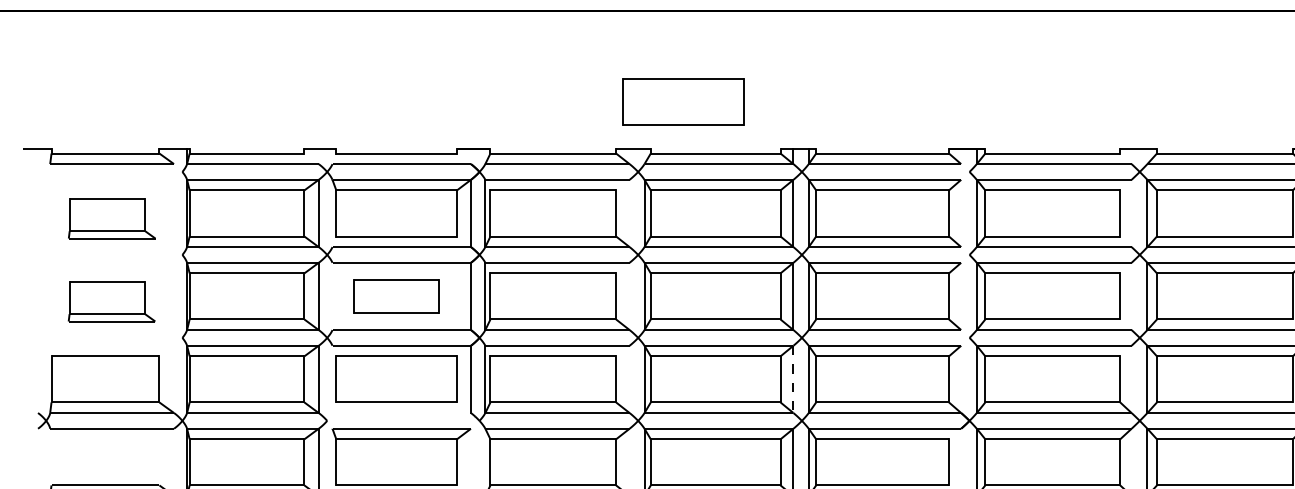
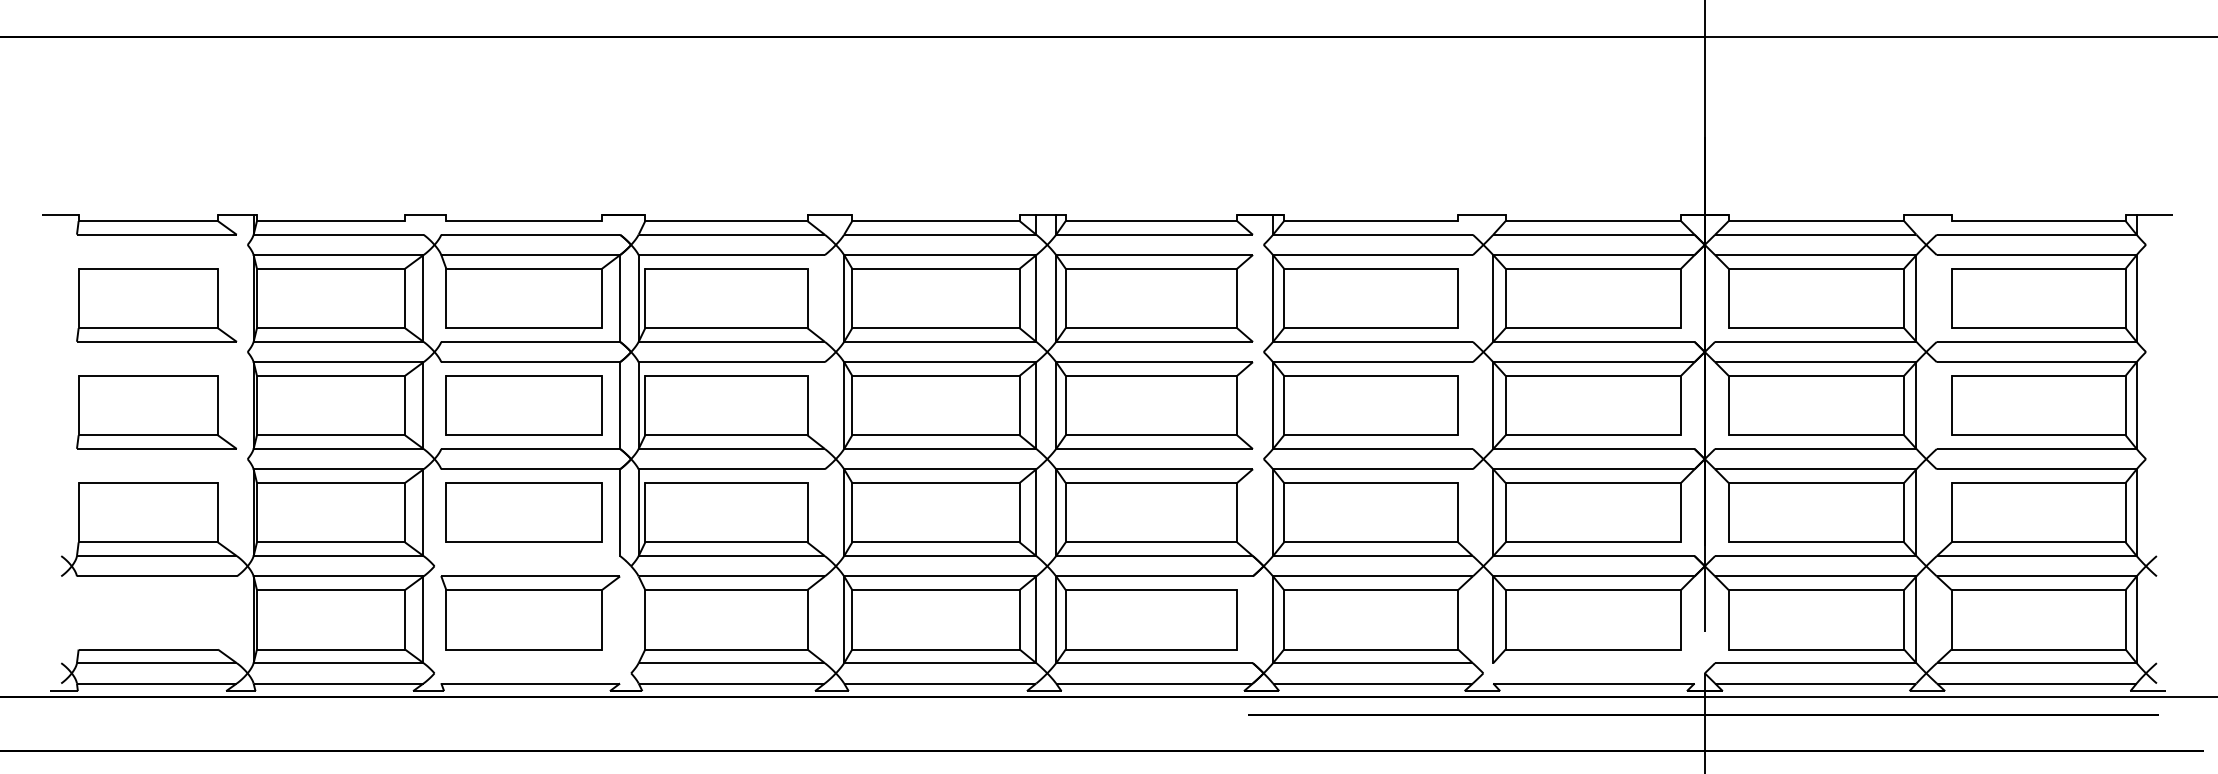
part: (682, 101) -> (893, 154), removed
part: (111, 218) -> (156, 305), size x1.43
part: (396, 296) -> (523, 405), size x1.43
part: (111, 301) -> (156, 412), size x1.43
line: (793, 380) -> (1036, 513), dashed -> solid

